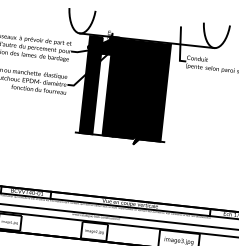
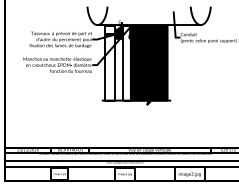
fill: (91, 85) -> (110, 63), removed
fill: (112, 87) -> (126, 63), removed

